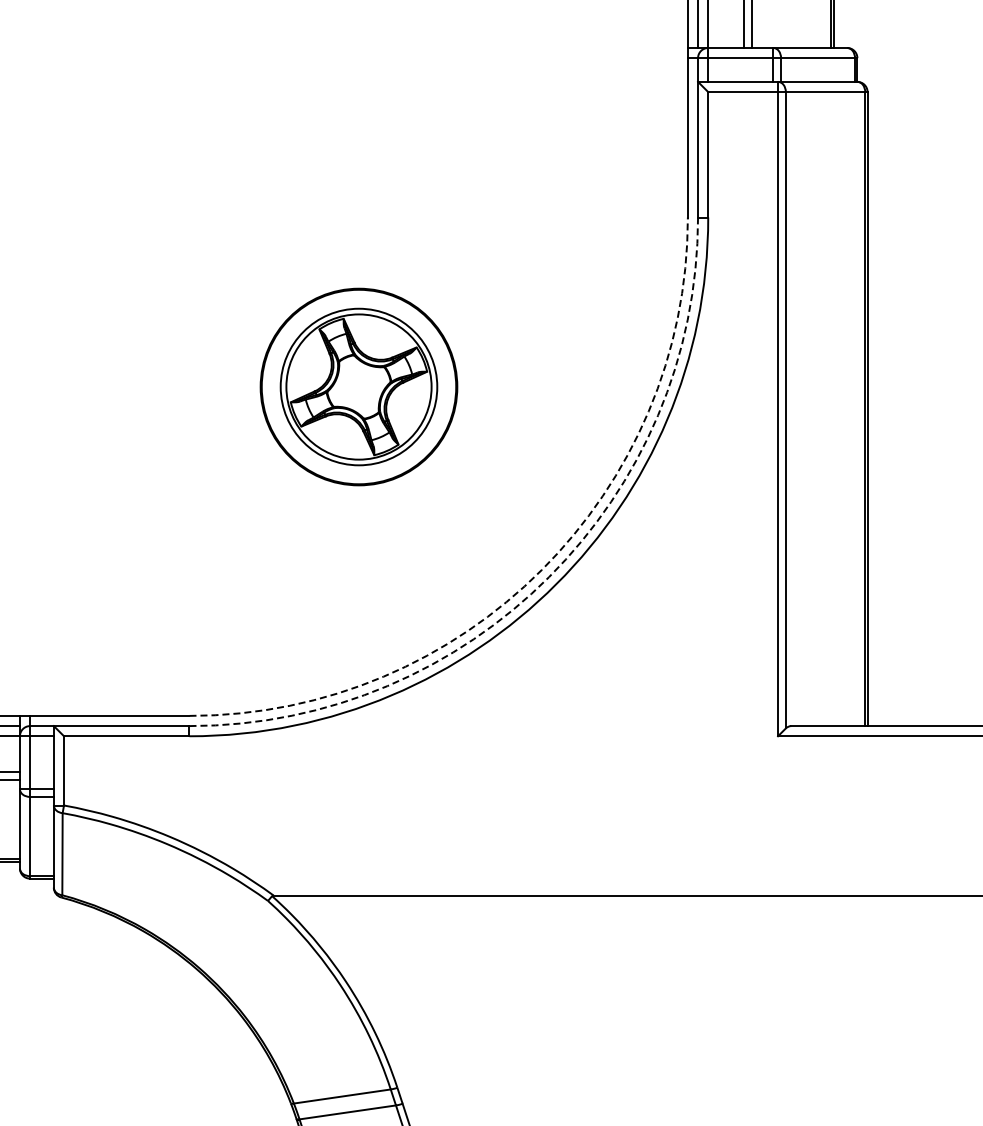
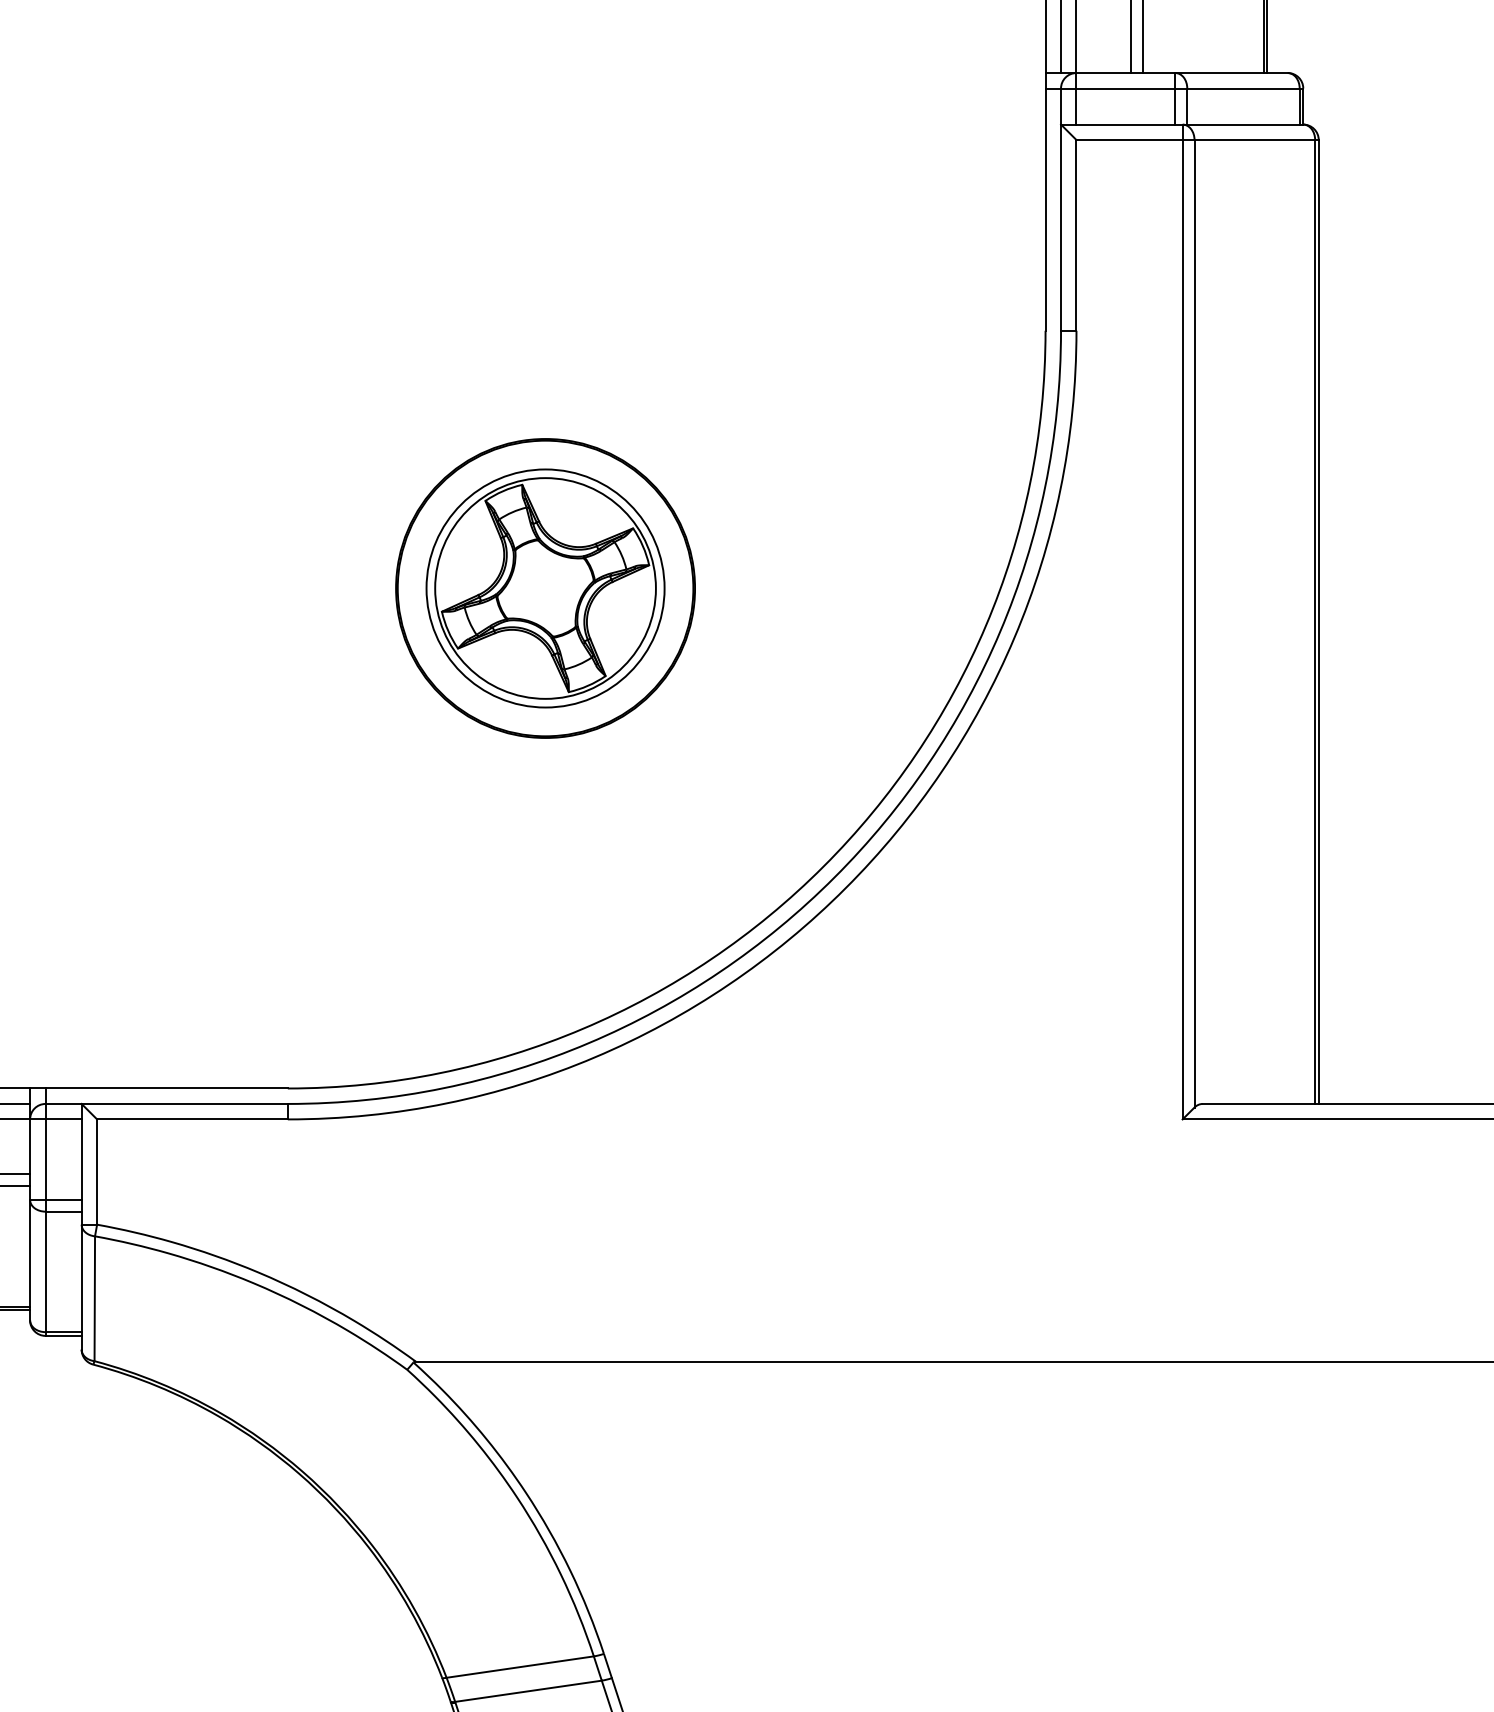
arc: (541, 569) -> (823, 865), dashed -> solid
arc: (549, 577) -> (835, 878), dashed -> solid

